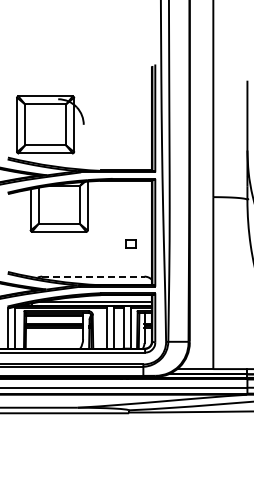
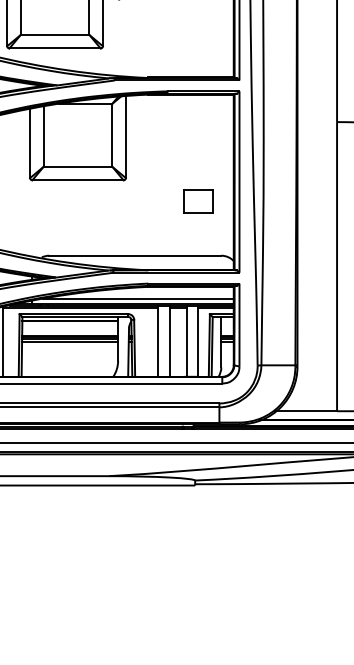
part: (130, 243) -> (197, 200), size x1.67
line: (93, 276) -> (135, 255), dashed -> solid

